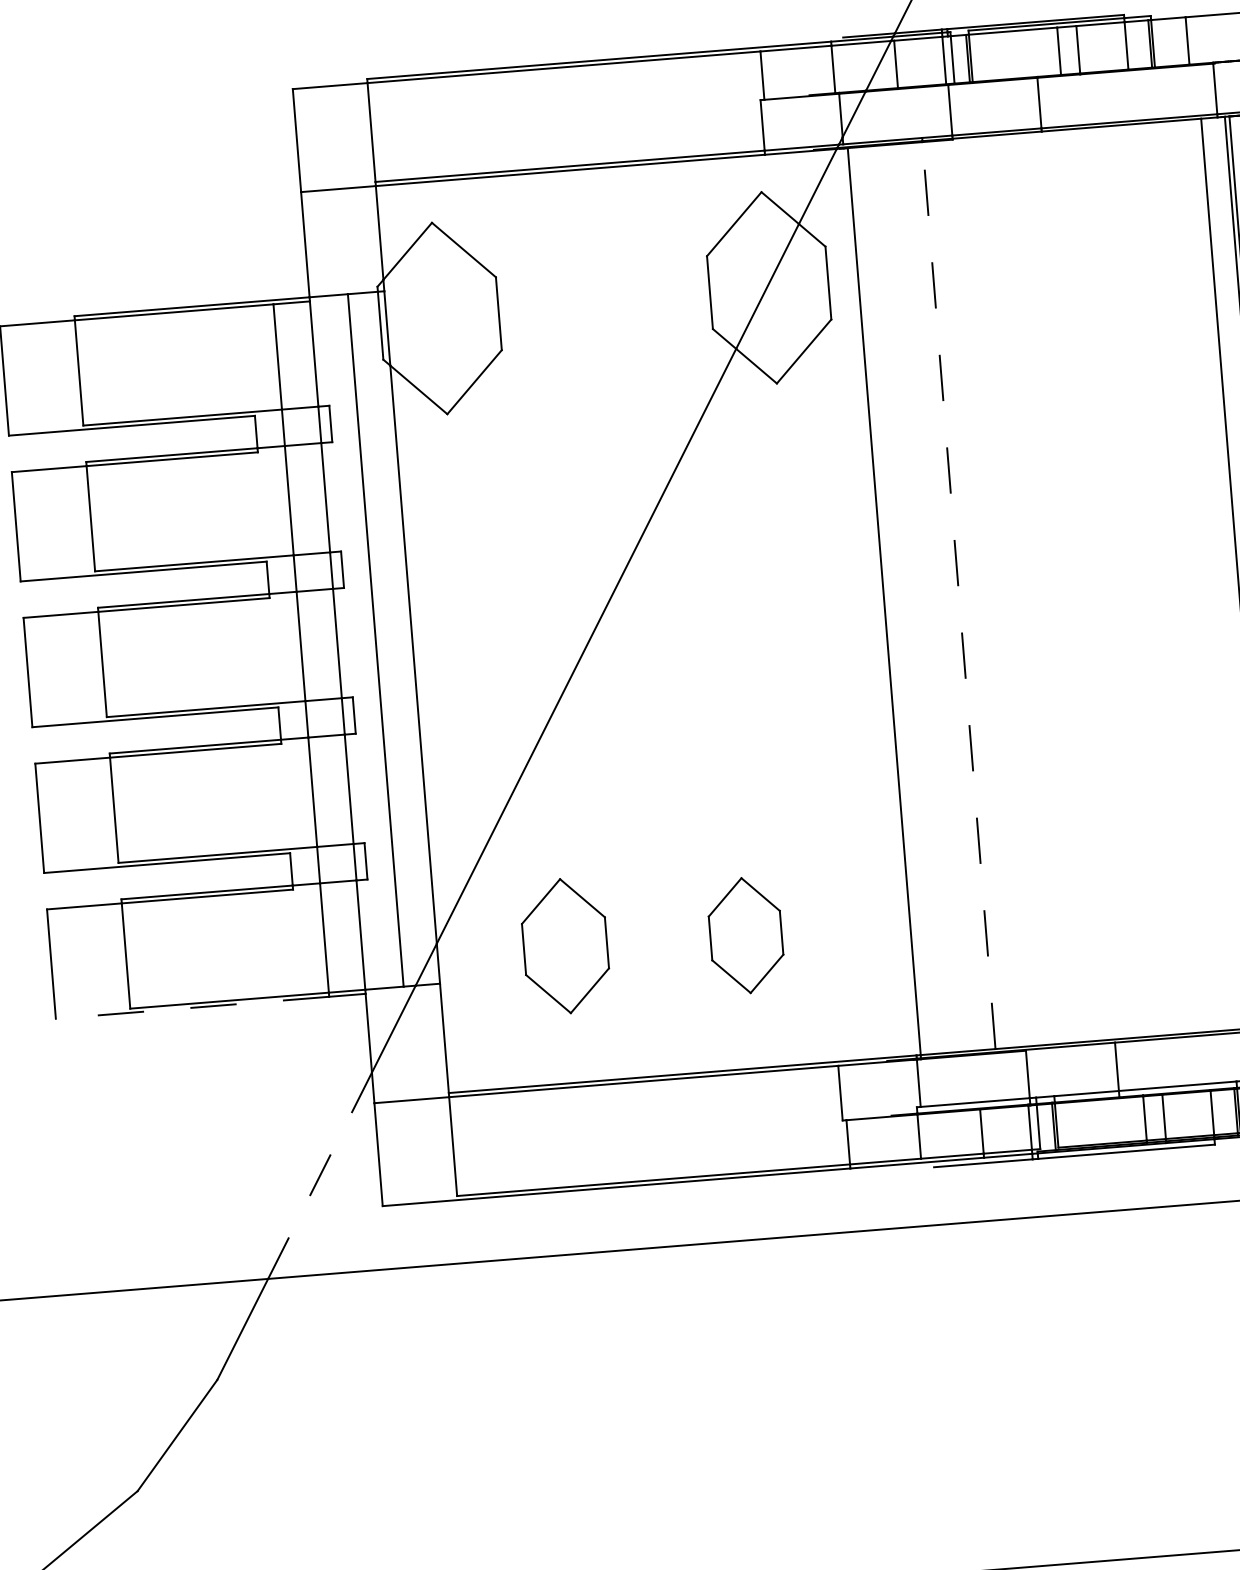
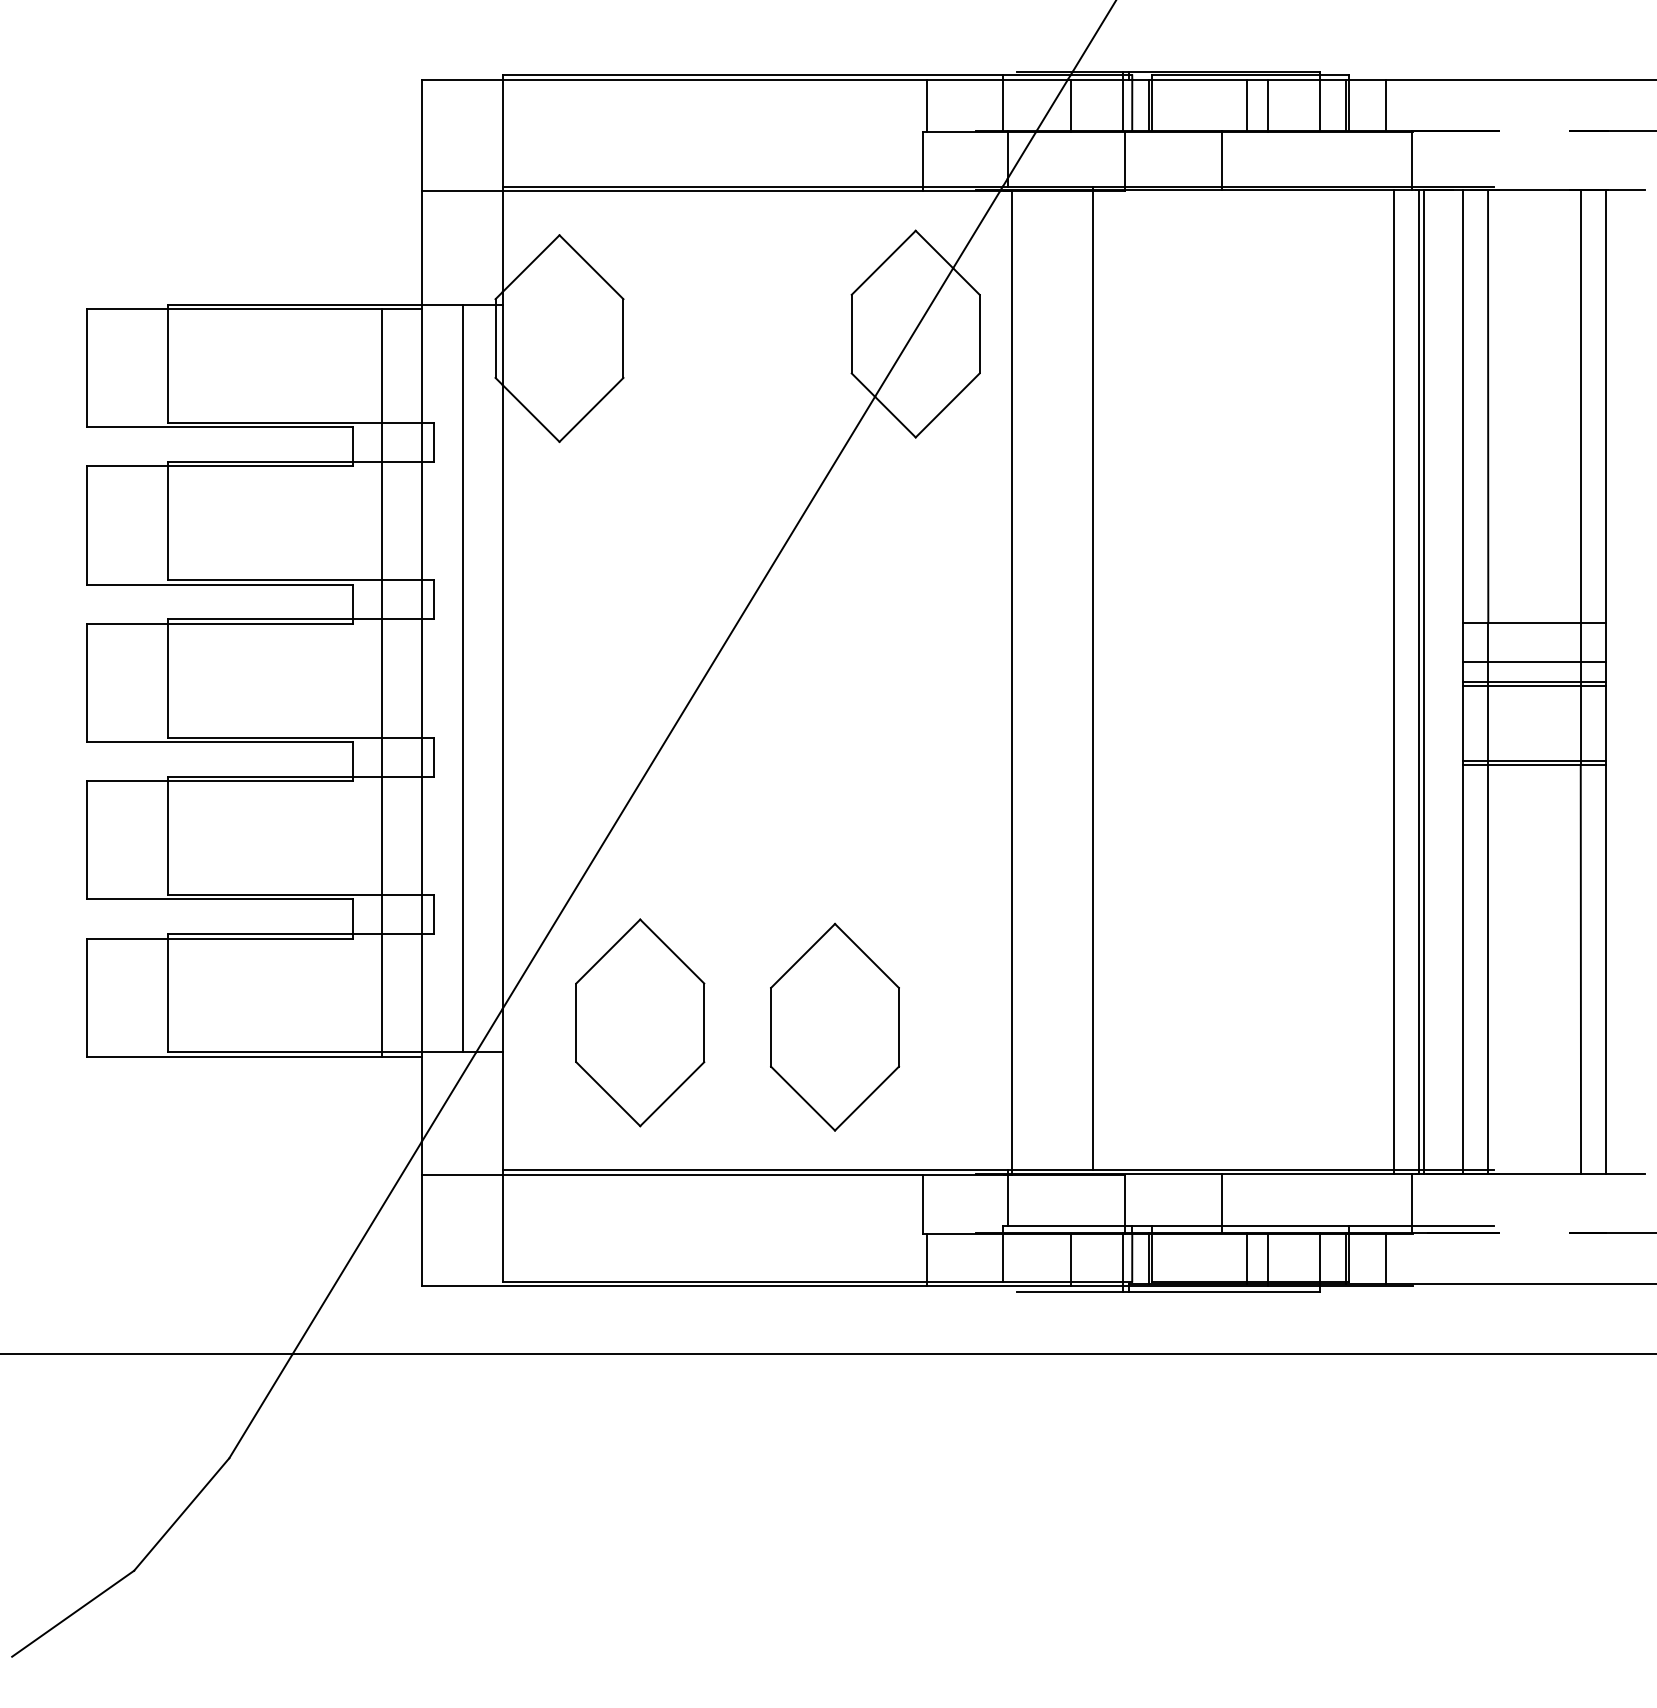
line: (958, 595) -> (1092, 680), dashed -> solid
part: (745, 935) -> (834, 1026), size x1.67
part: (565, 945) -> (640, 1022), size x1.43
line: (192, 1007) -> (234, 1056), dashed -> solid
line: (320, 1175) -> (357, 1247), dashed -> solid

